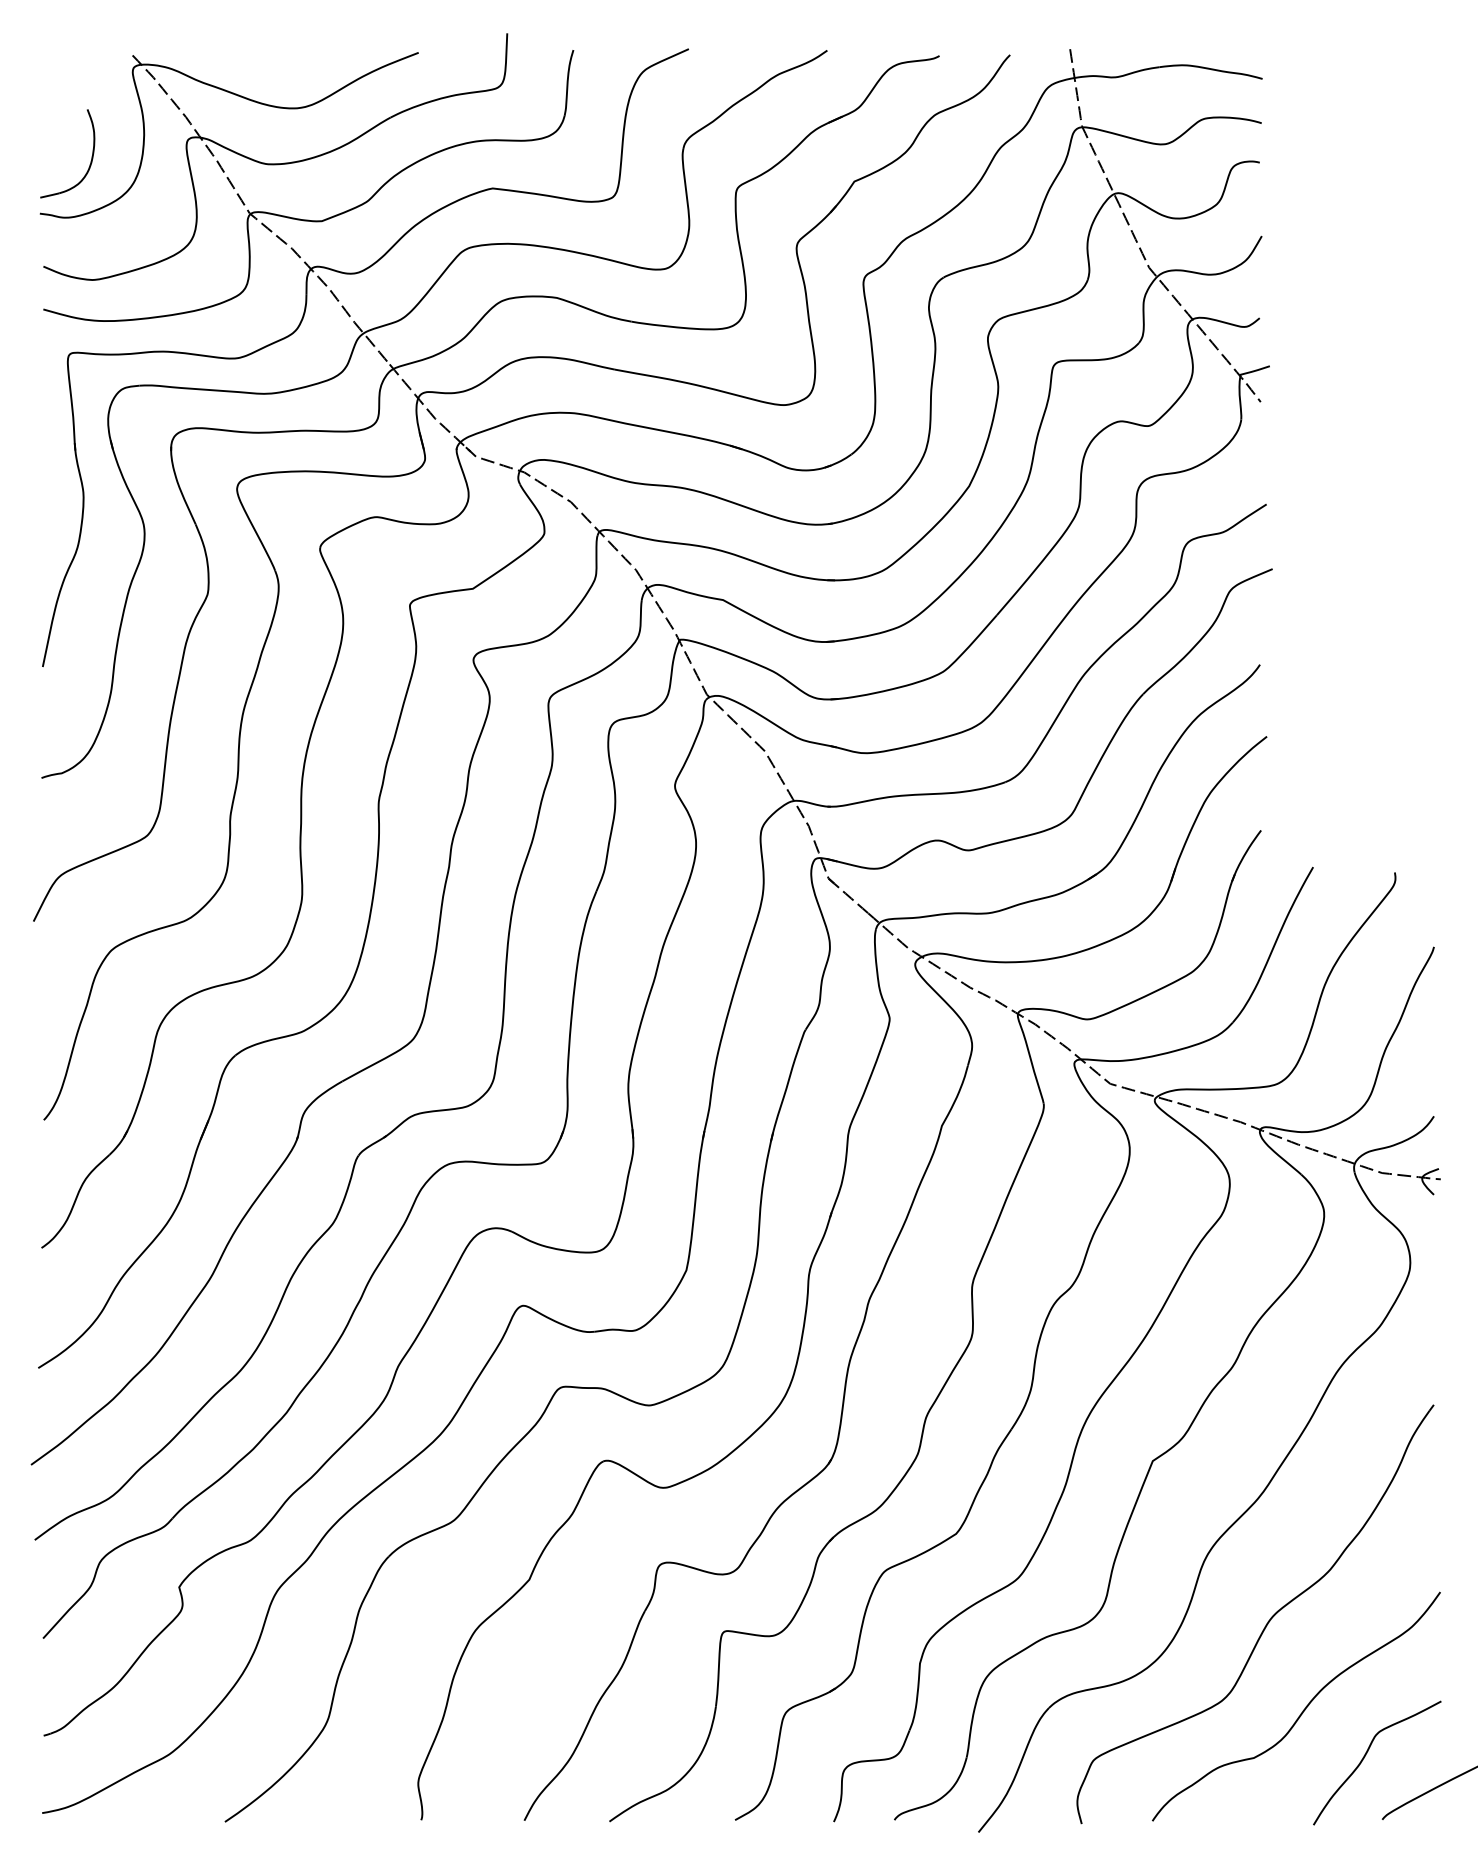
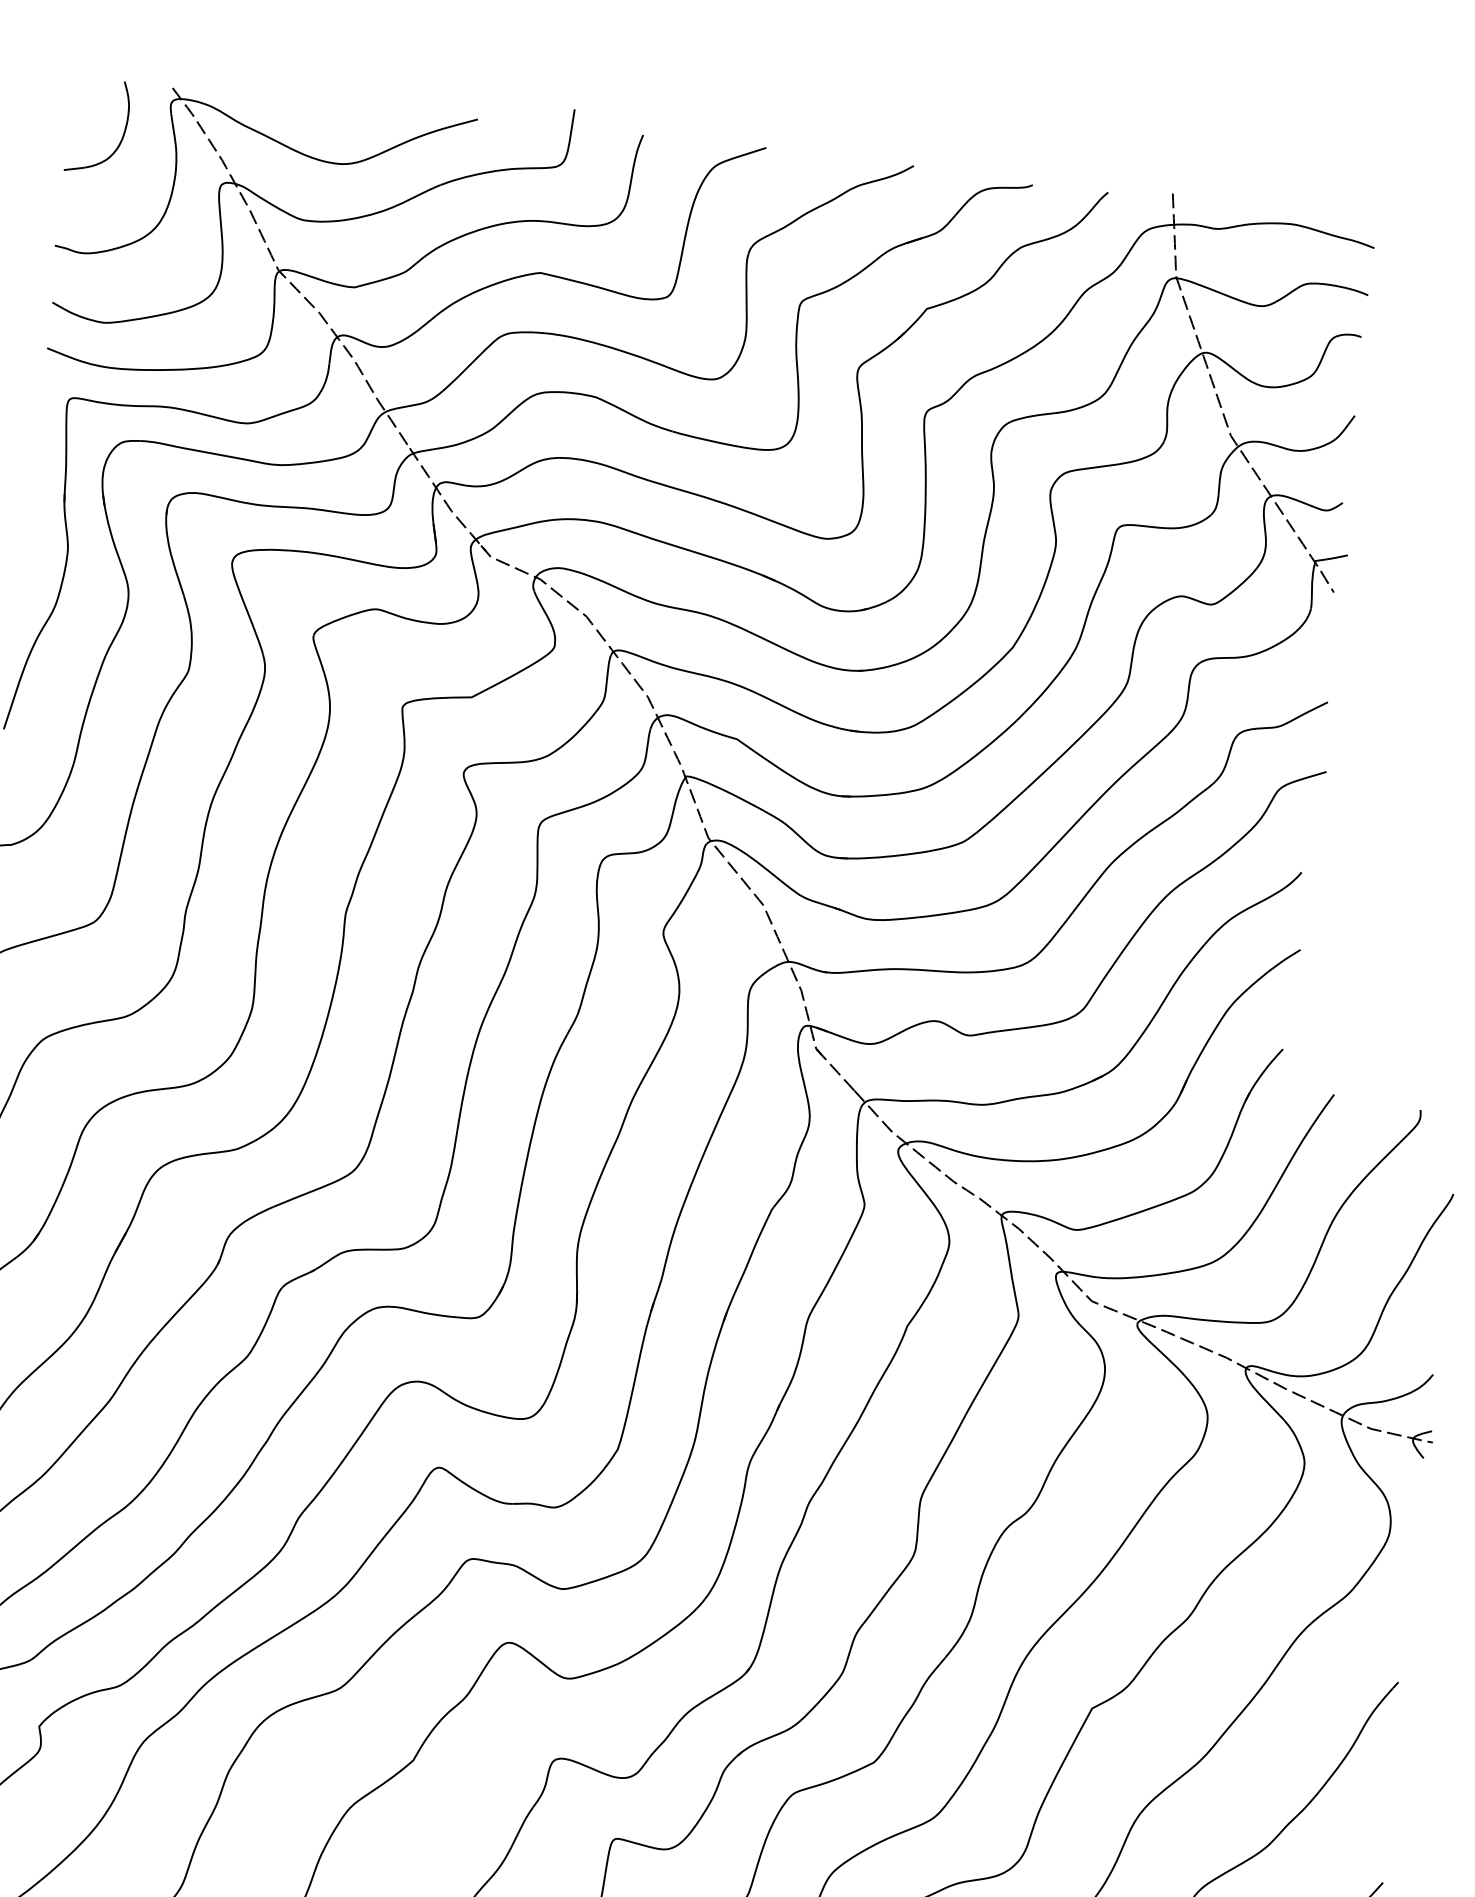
part: (91, 156) -> (123, 132), moved

